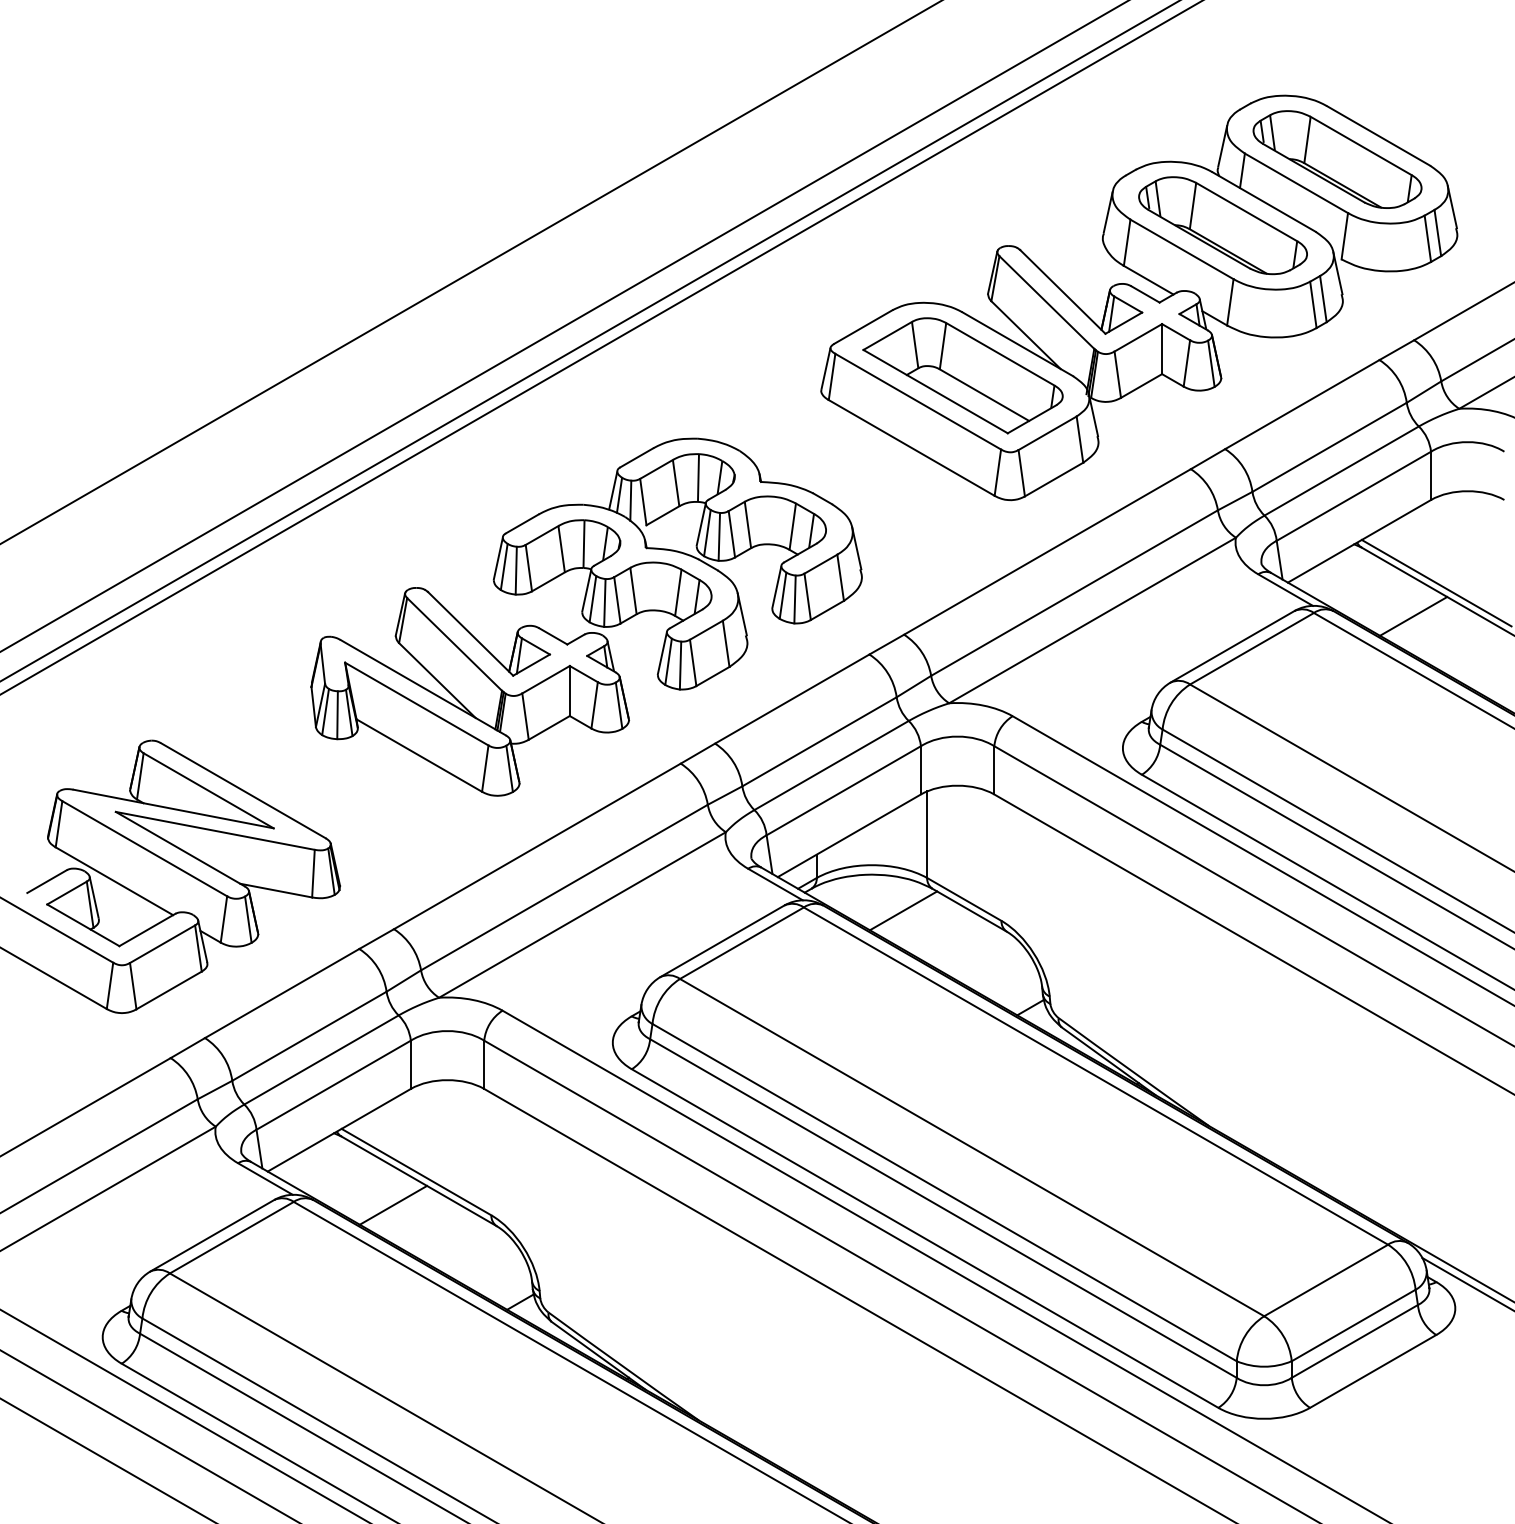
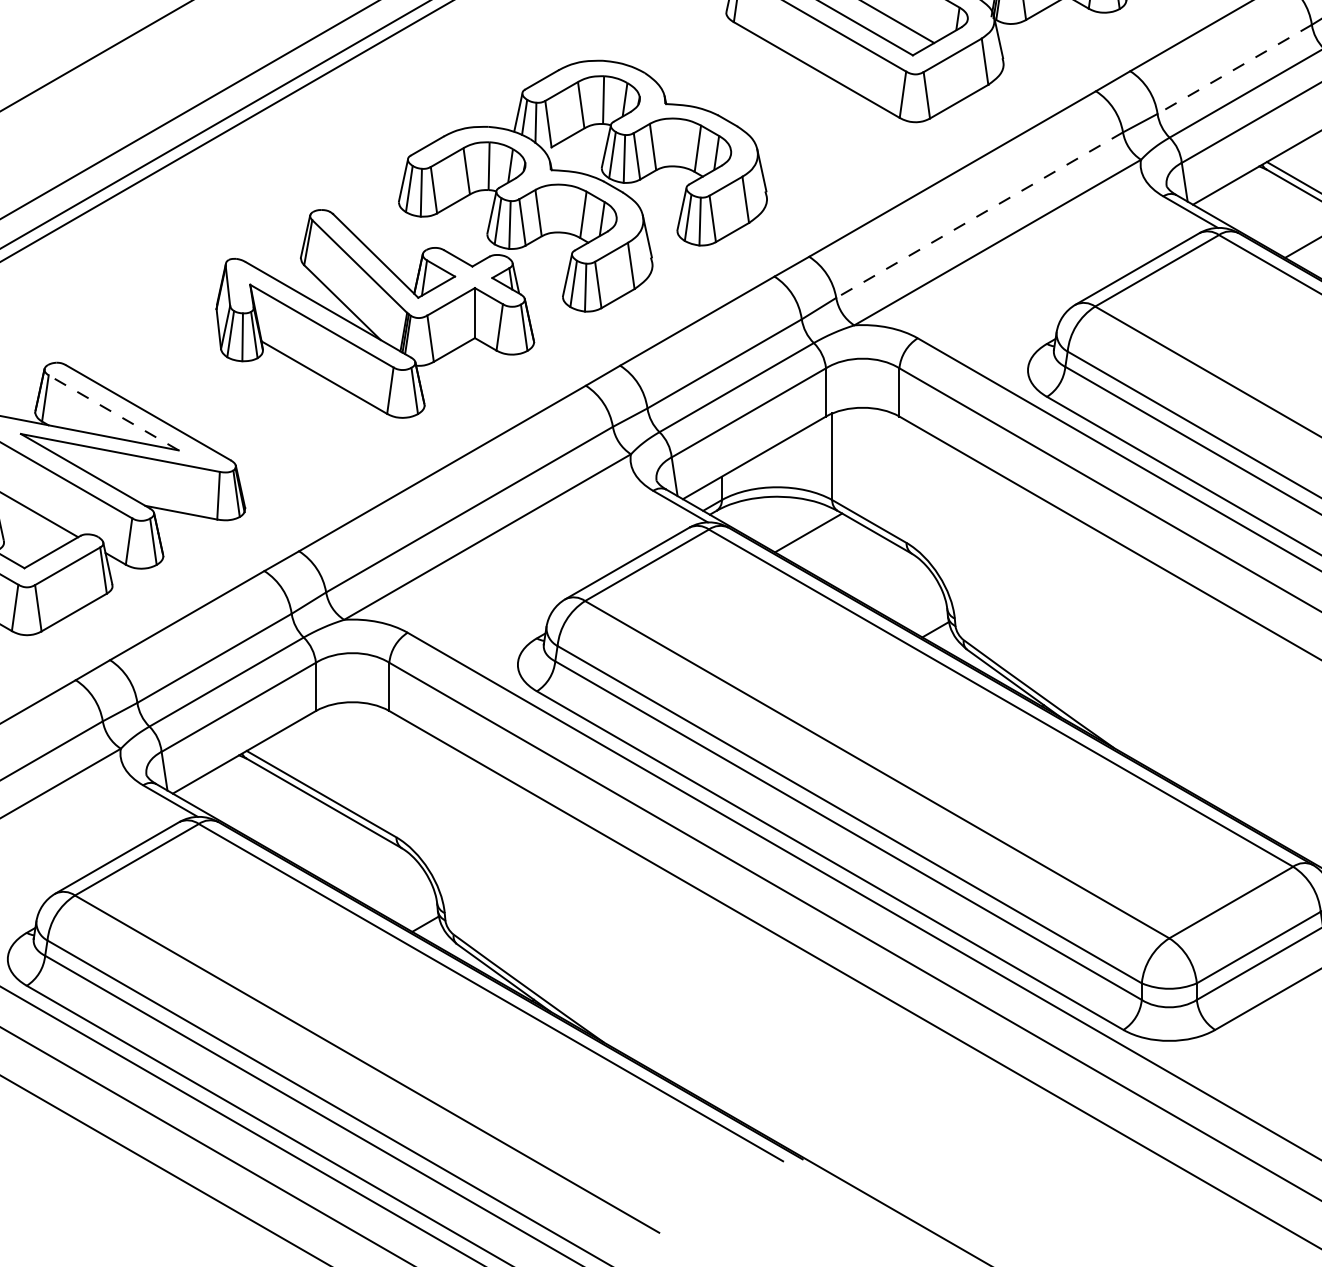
line: (1329, 447) -> (1234, 69), solid -> dashed
line: (1074, 593) -> (979, 215), solid -> dashed
line: (208, 790) -> (113, 412), solid -> dashed
line: (393, 1204) -> (298, 826), removed

